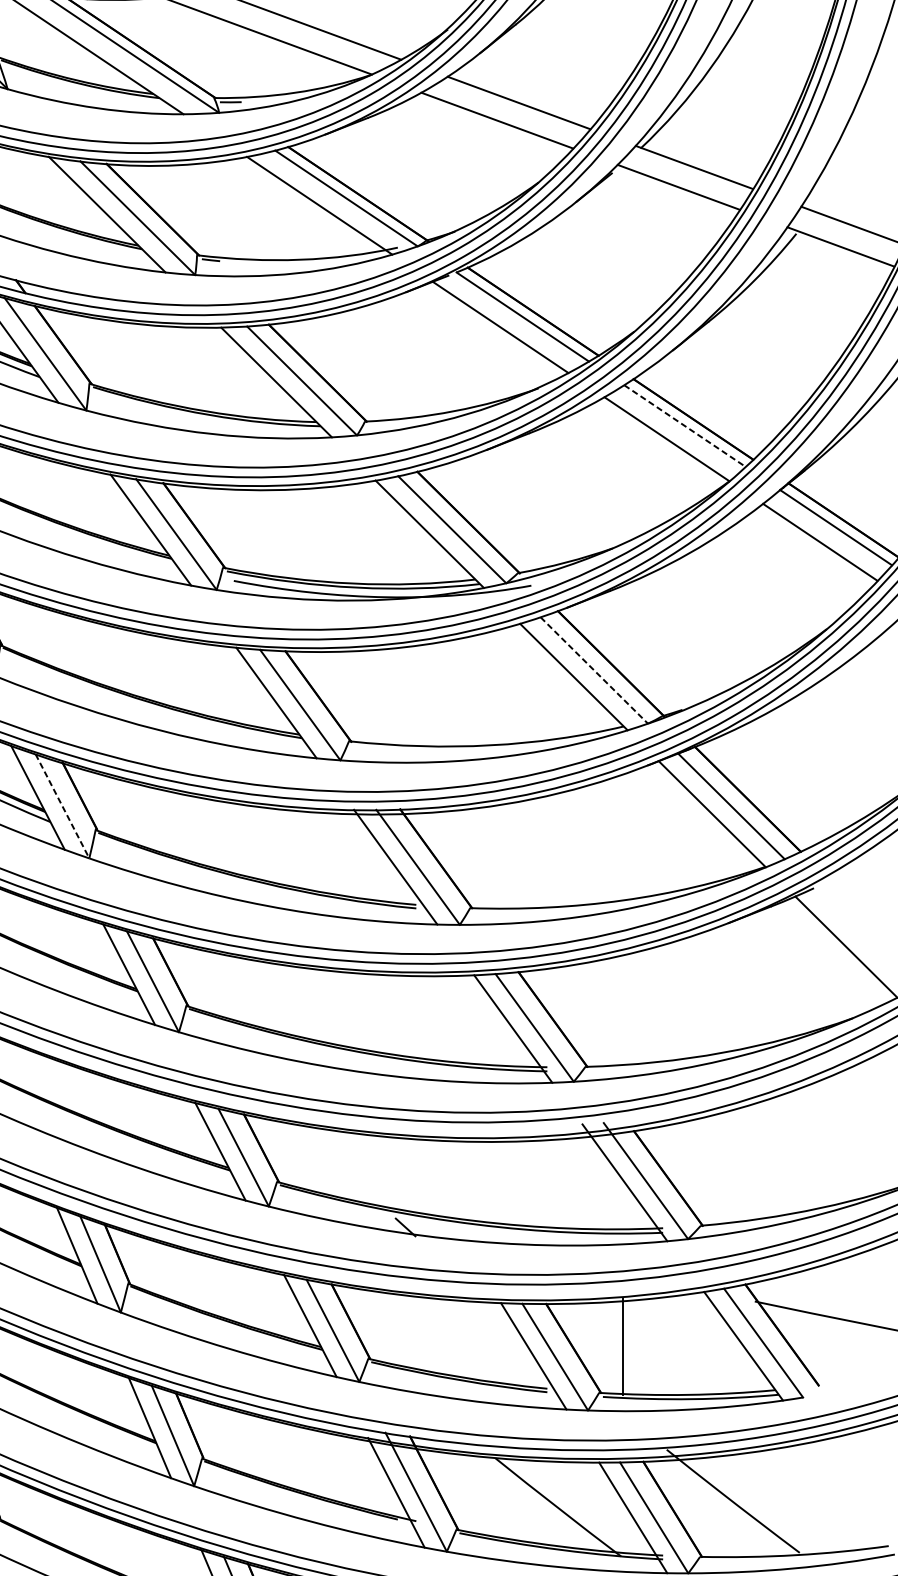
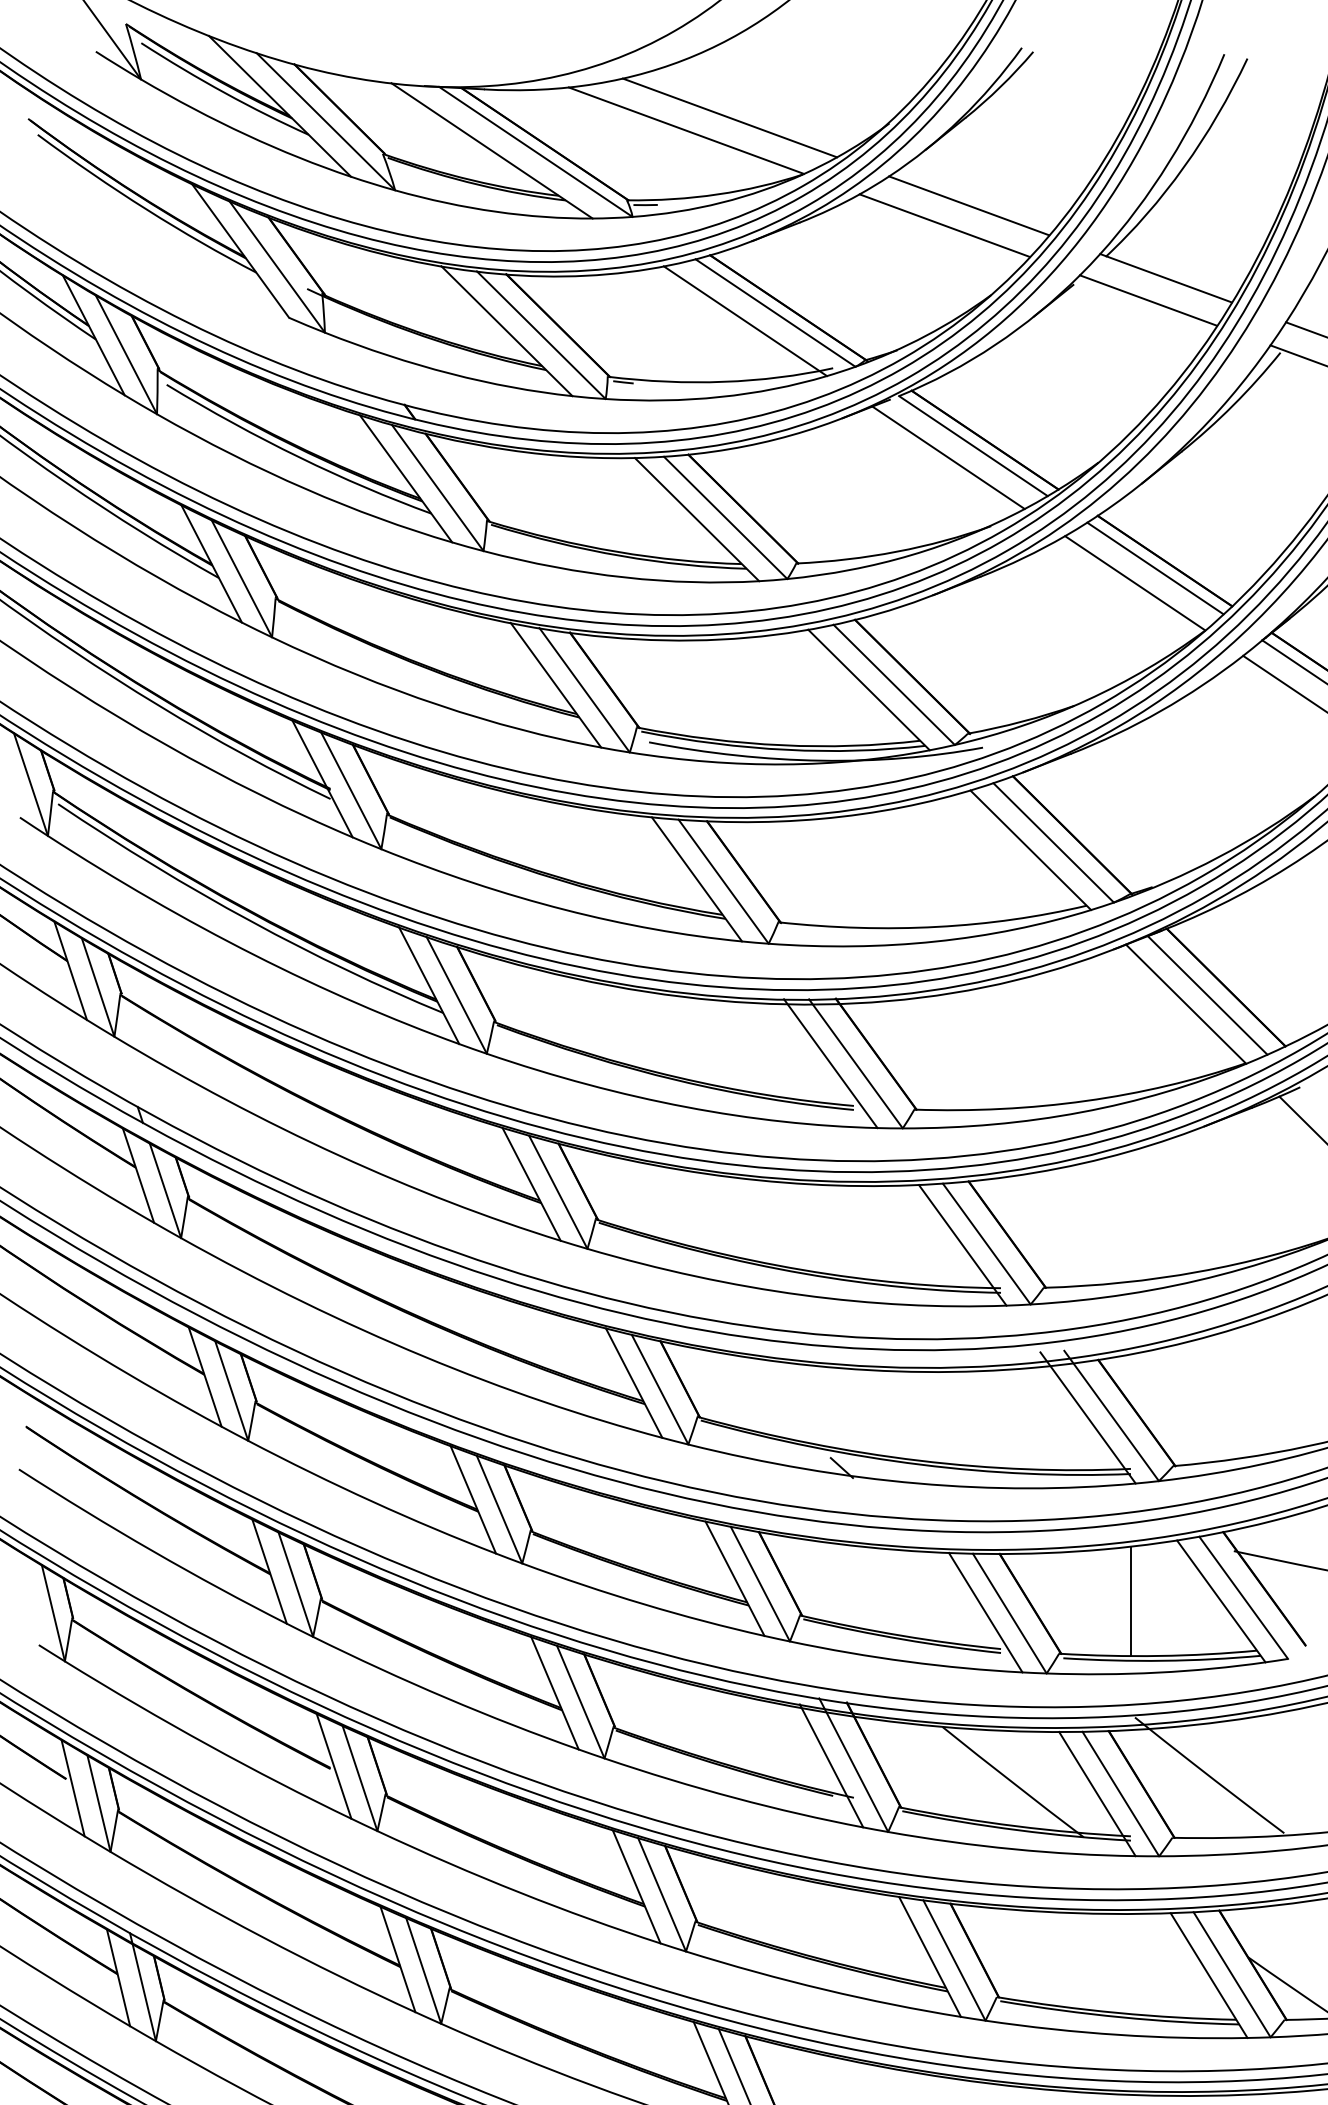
line: (685, 426) -> (1155, 568), dashed -> solid
line: (594, 670) -> (1053, 842), dashed -> solid
line: (62, 806) -> (456, 995), dashed -> solid
line: (622, 1346) -> (1130, 1601), moved

